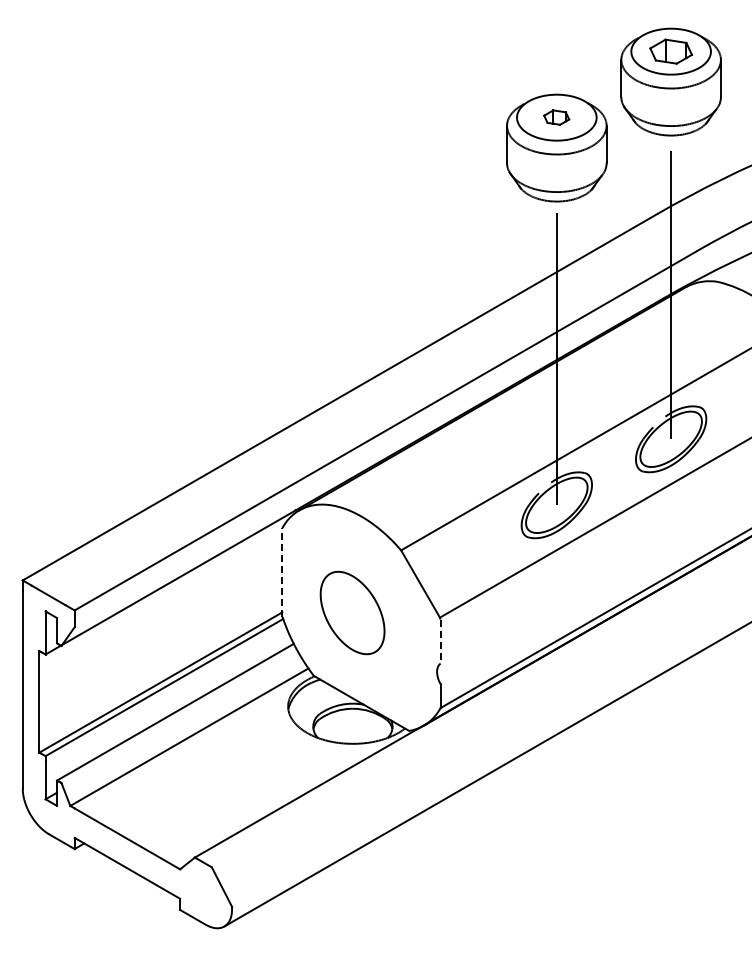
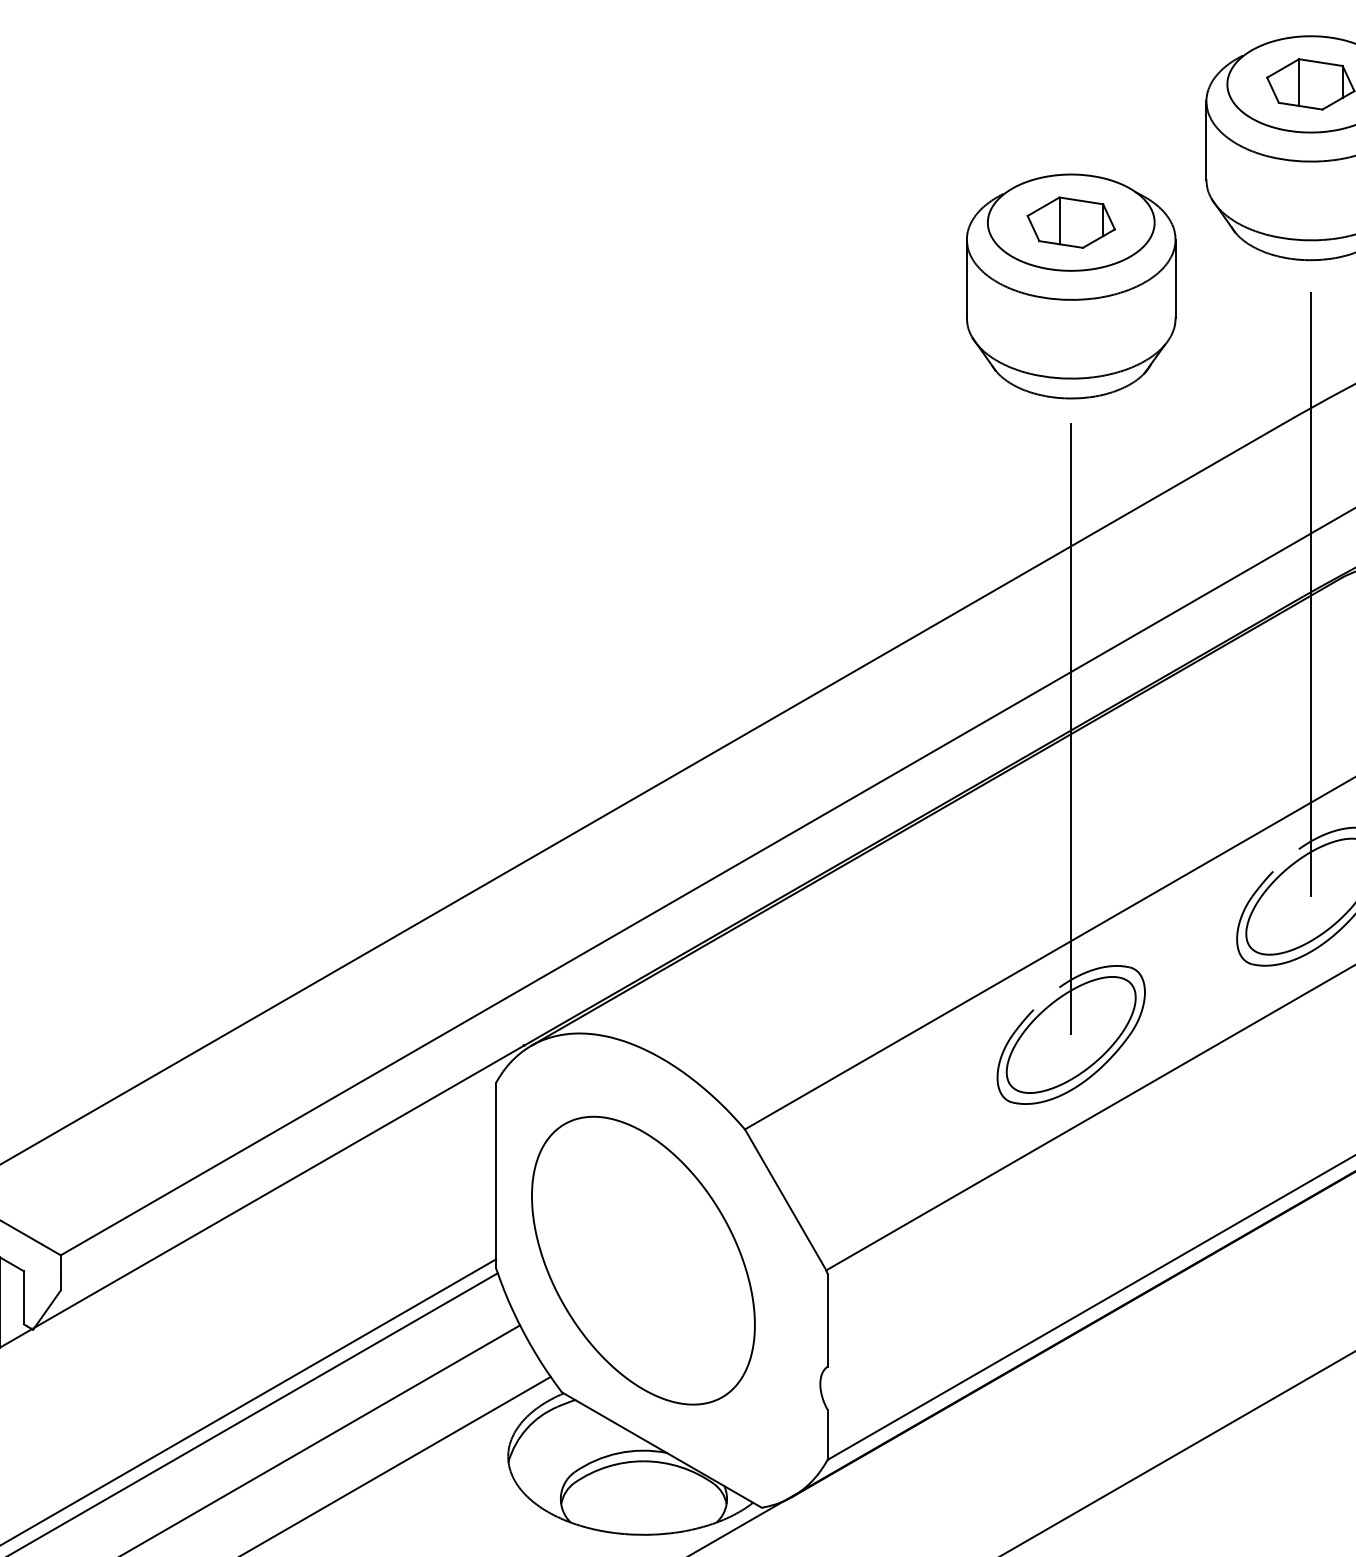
part: (556, 117) -> (1070, 222), size x1.67
line: (282, 571) -> (496, 1173), dashed -> solid
part: (352, 612) -> (643, 1259), size x1.67
line: (440, 642) -> (827, 1322), dashed -> solid

